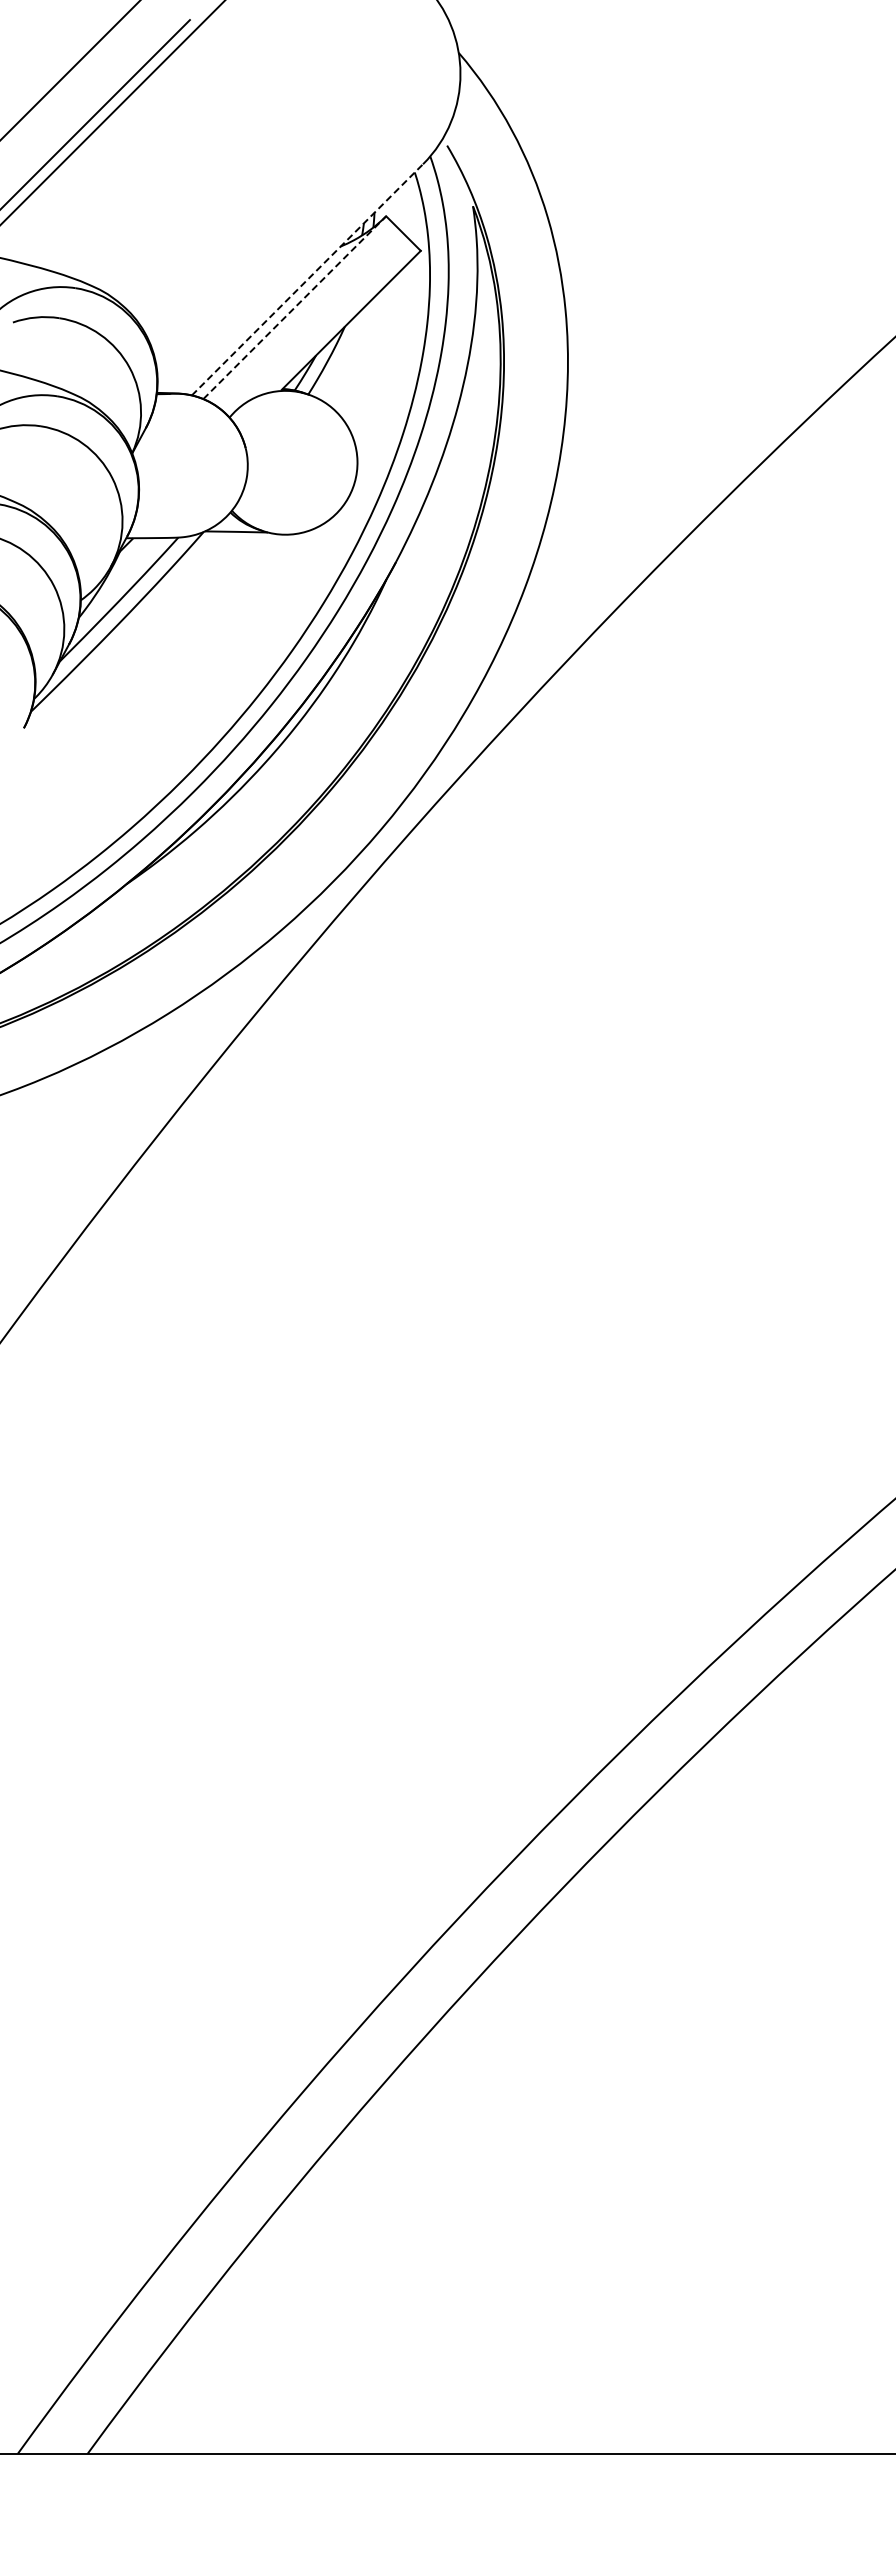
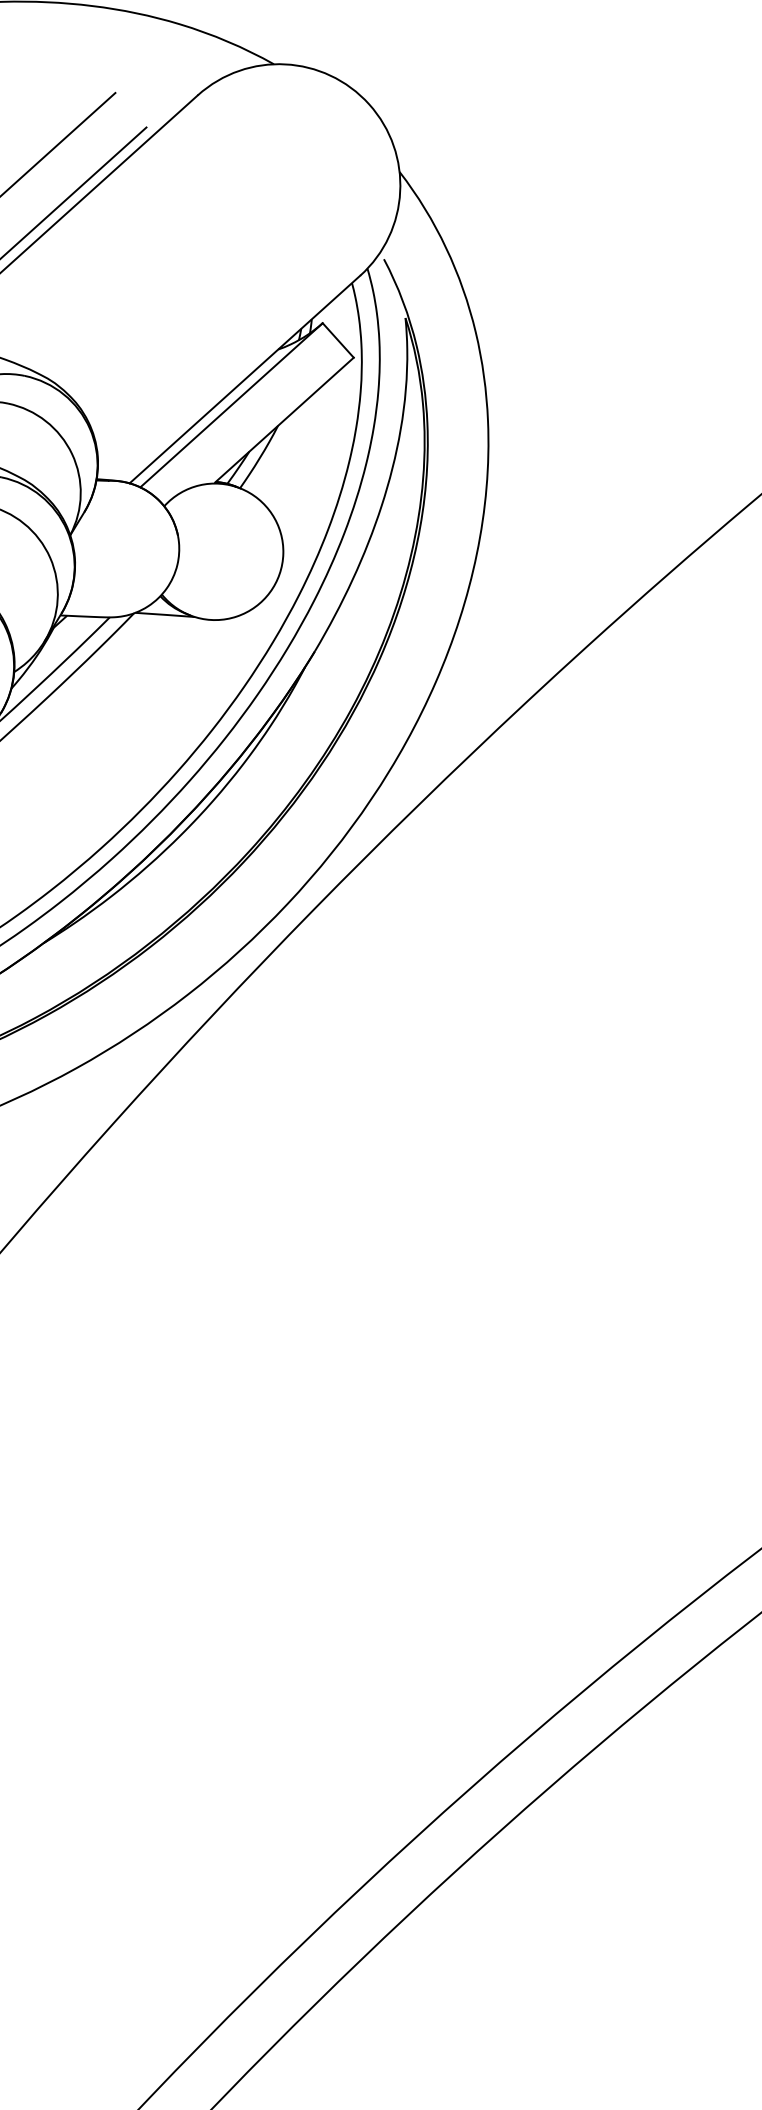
line: (307, 279) -> (244, 379), dashed -> solid
line: (295, 307) -> (232, 405), dashed -> solid

